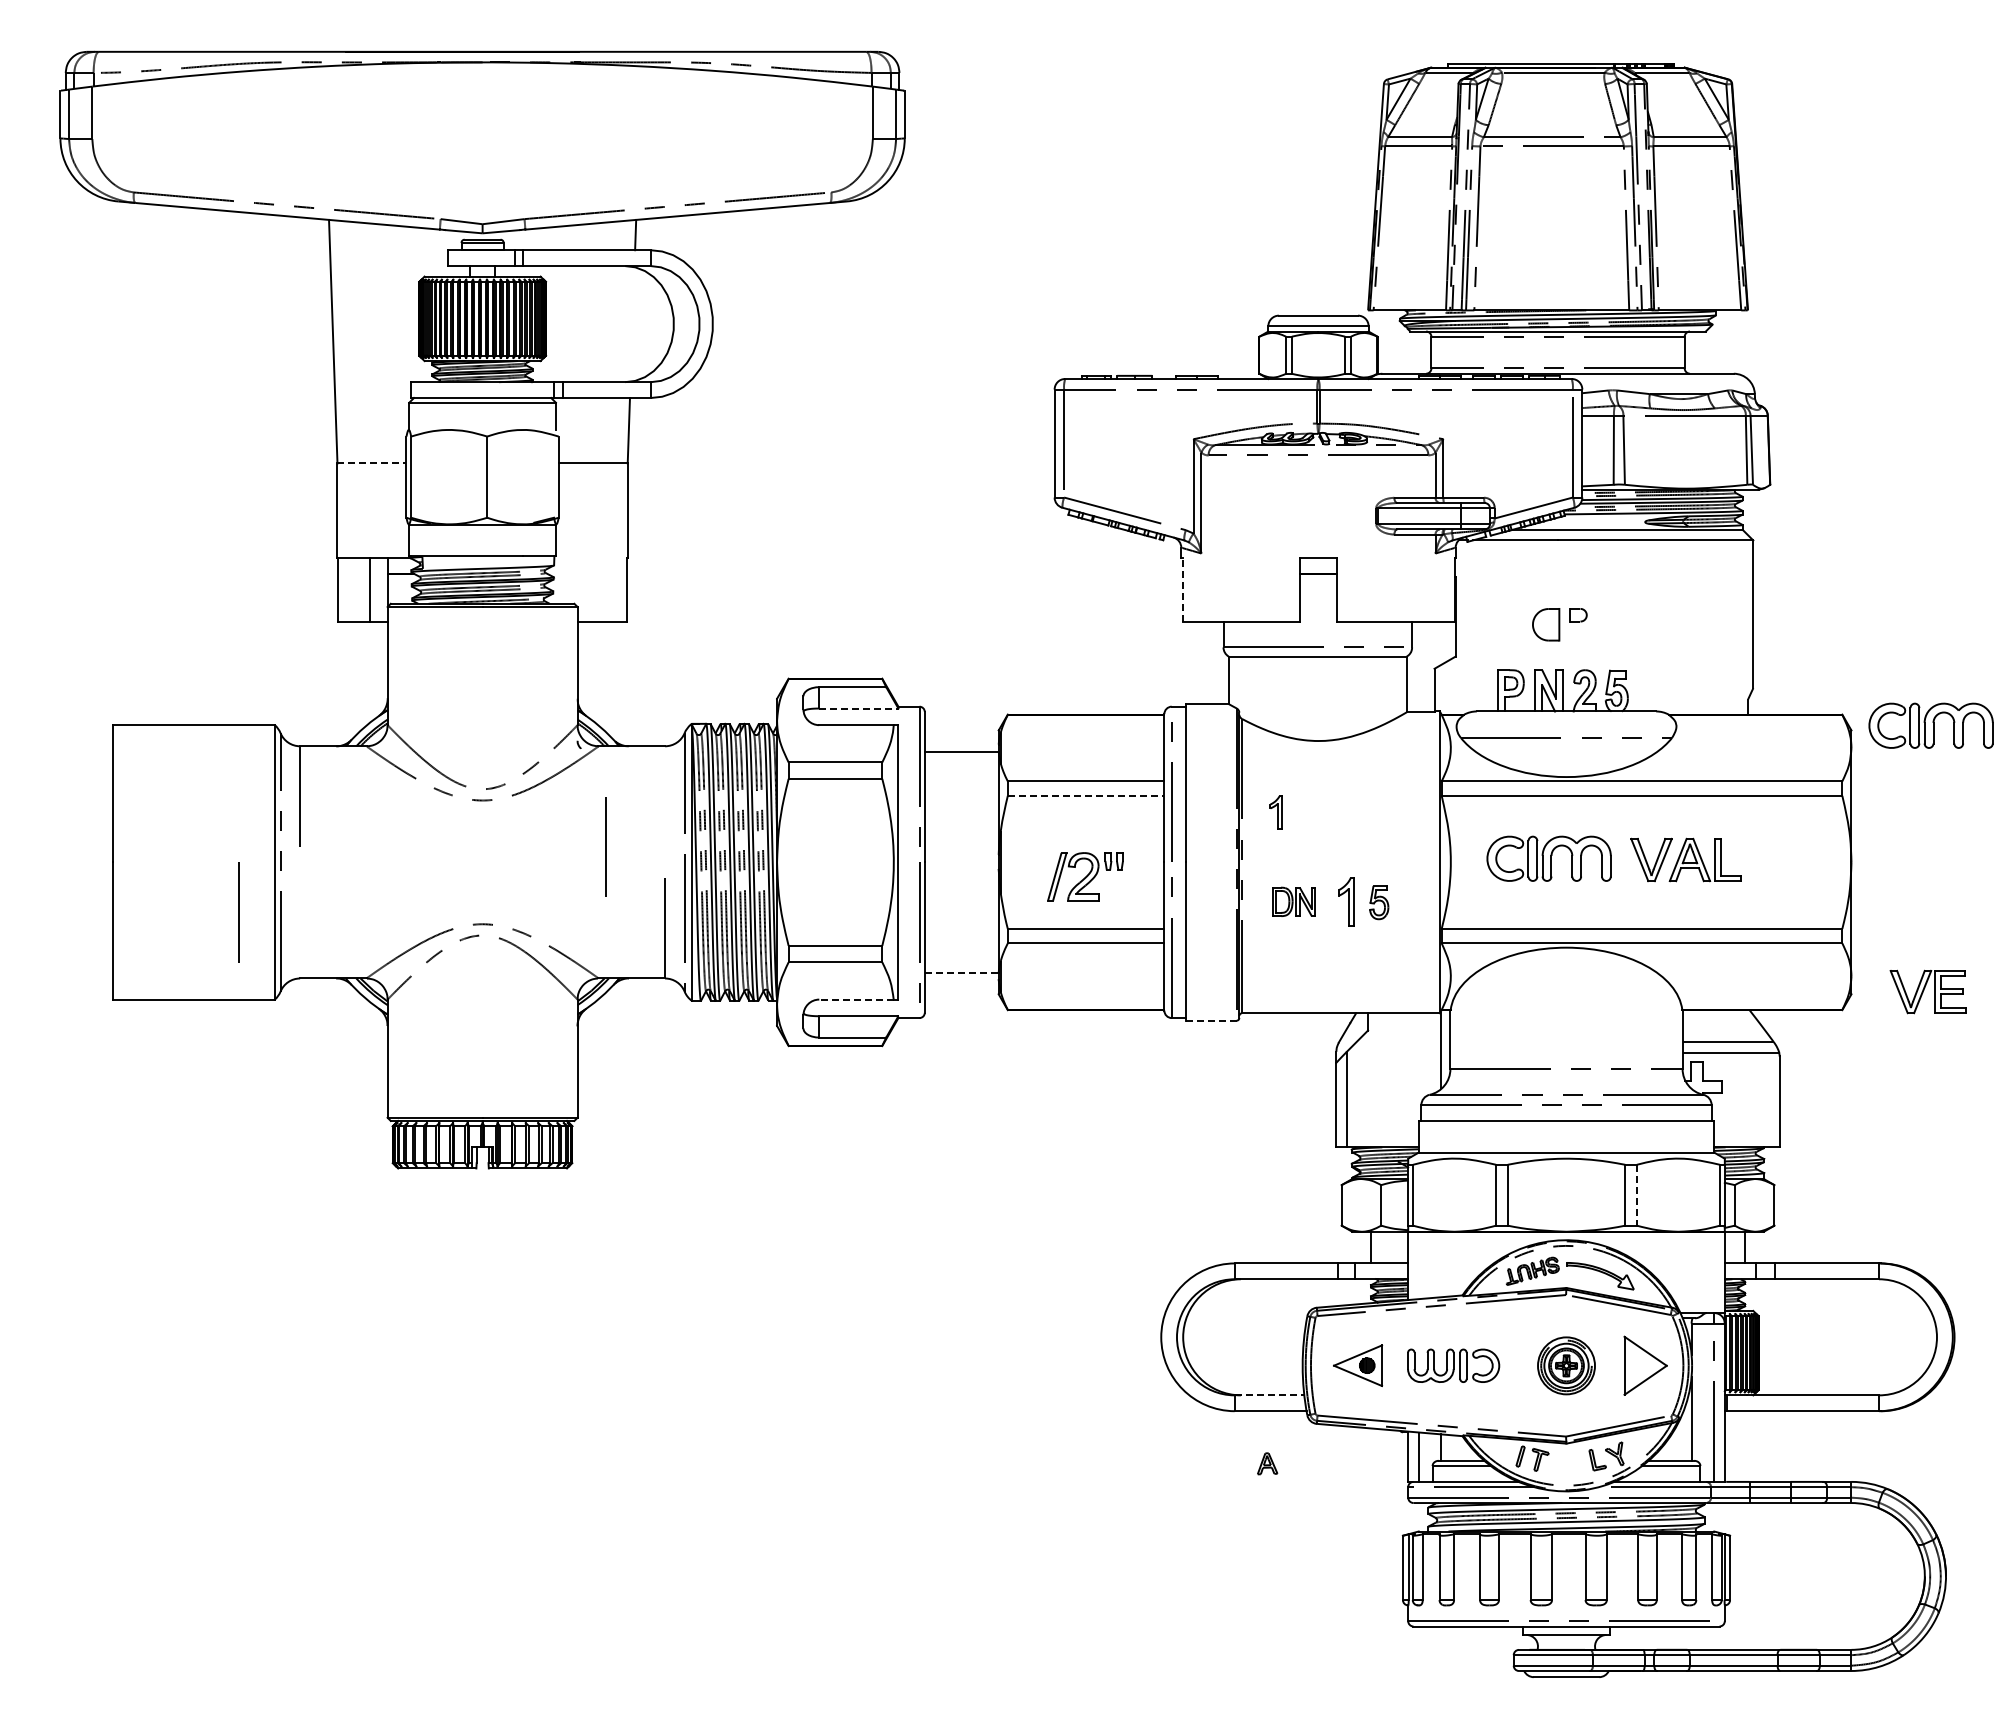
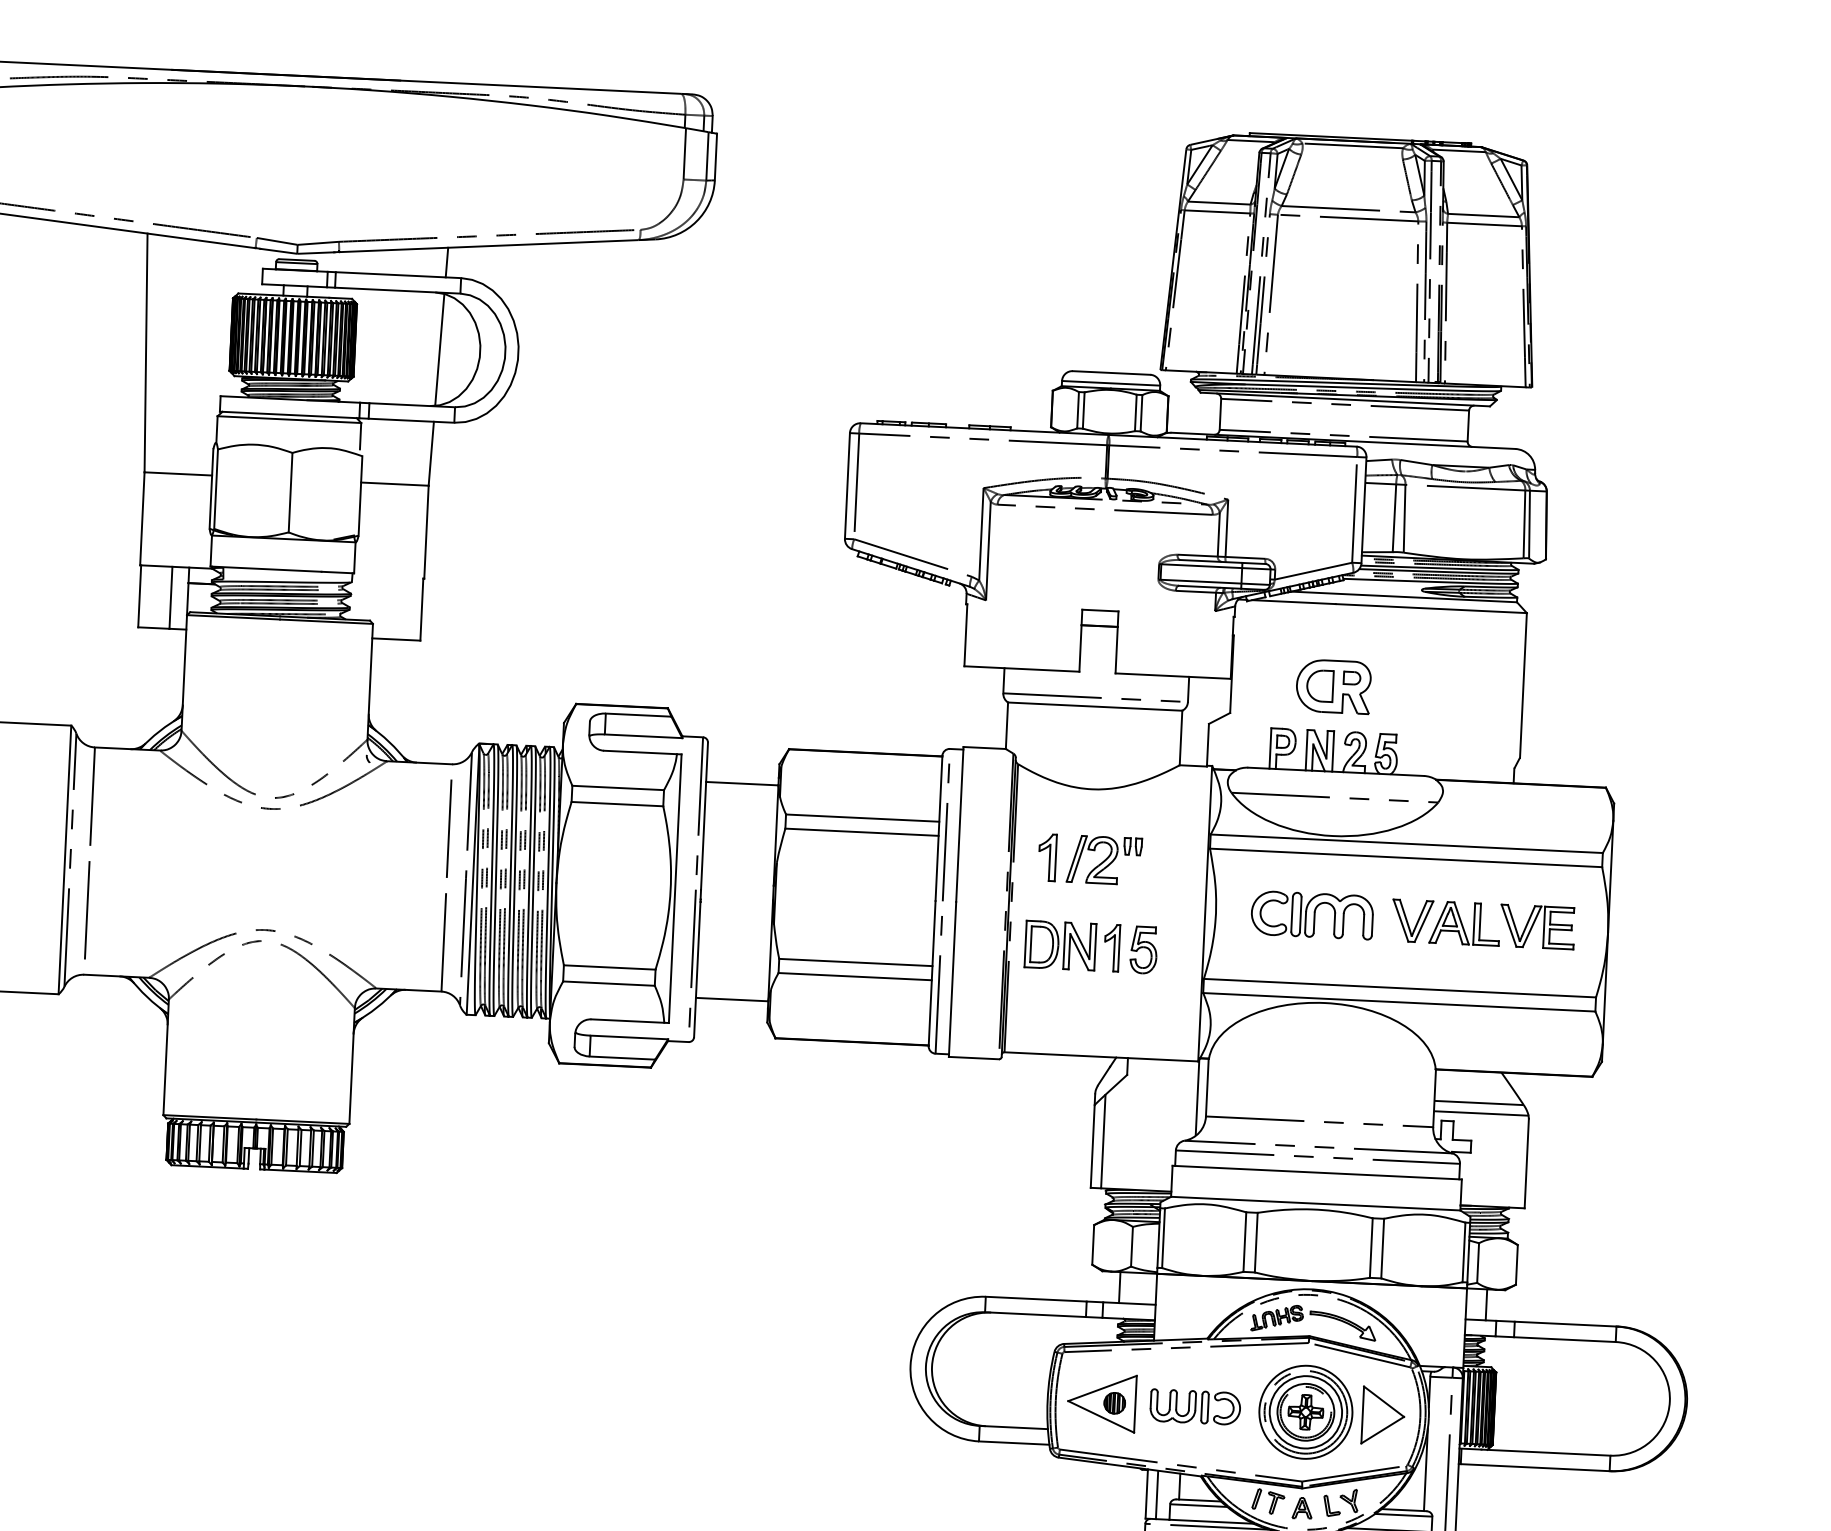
line: (632, 324) -> (439, 349), added
line: (371, 463) -> (177, 473), dashed -> solid
line: (1182, 590) -> (965, 635), dashed -> solid
part: (1559, 624) -> (1333, 686), added
line: (858, 708) -> (643, 736), dashed -> solid
part: (1930, 725) -> (1691, 802), removed
line: (1086, 795) -> (862, 831), dashed -> solid
part: (1276, 812) -> (1047, 857), size x1.43
line: (605, 846) -> (448, 828), moved
part: (1085, 876) -> (1104, 860), moved
part: (1293, 901) -> (1060, 945), size x1.67
part: (1379, 902) -> (1144, 950), size x1.43
line: (238, 912) -> (86, 910), moved
line: (961, 972) -> (731, 999), dashed -> solid
part: (1927, 991) -> (1536, 926), moved
line: (856, 999) -> (627, 1020), dashed -> solid
line: (1211, 1020) -> (974, 1057), dashed -> solid
line: (1636, 1195) -> (1382, 1248), dashed -> solid
part: (1357, 1365) -> (1101, 1402), size x1.43
part: (1566, 1365) -> (1305, 1412), size x1.67
line: (1269, 1395) -> (1013, 1427), dashed -> solid
part: (1267, 1463) -> (1302, 1507), moved

